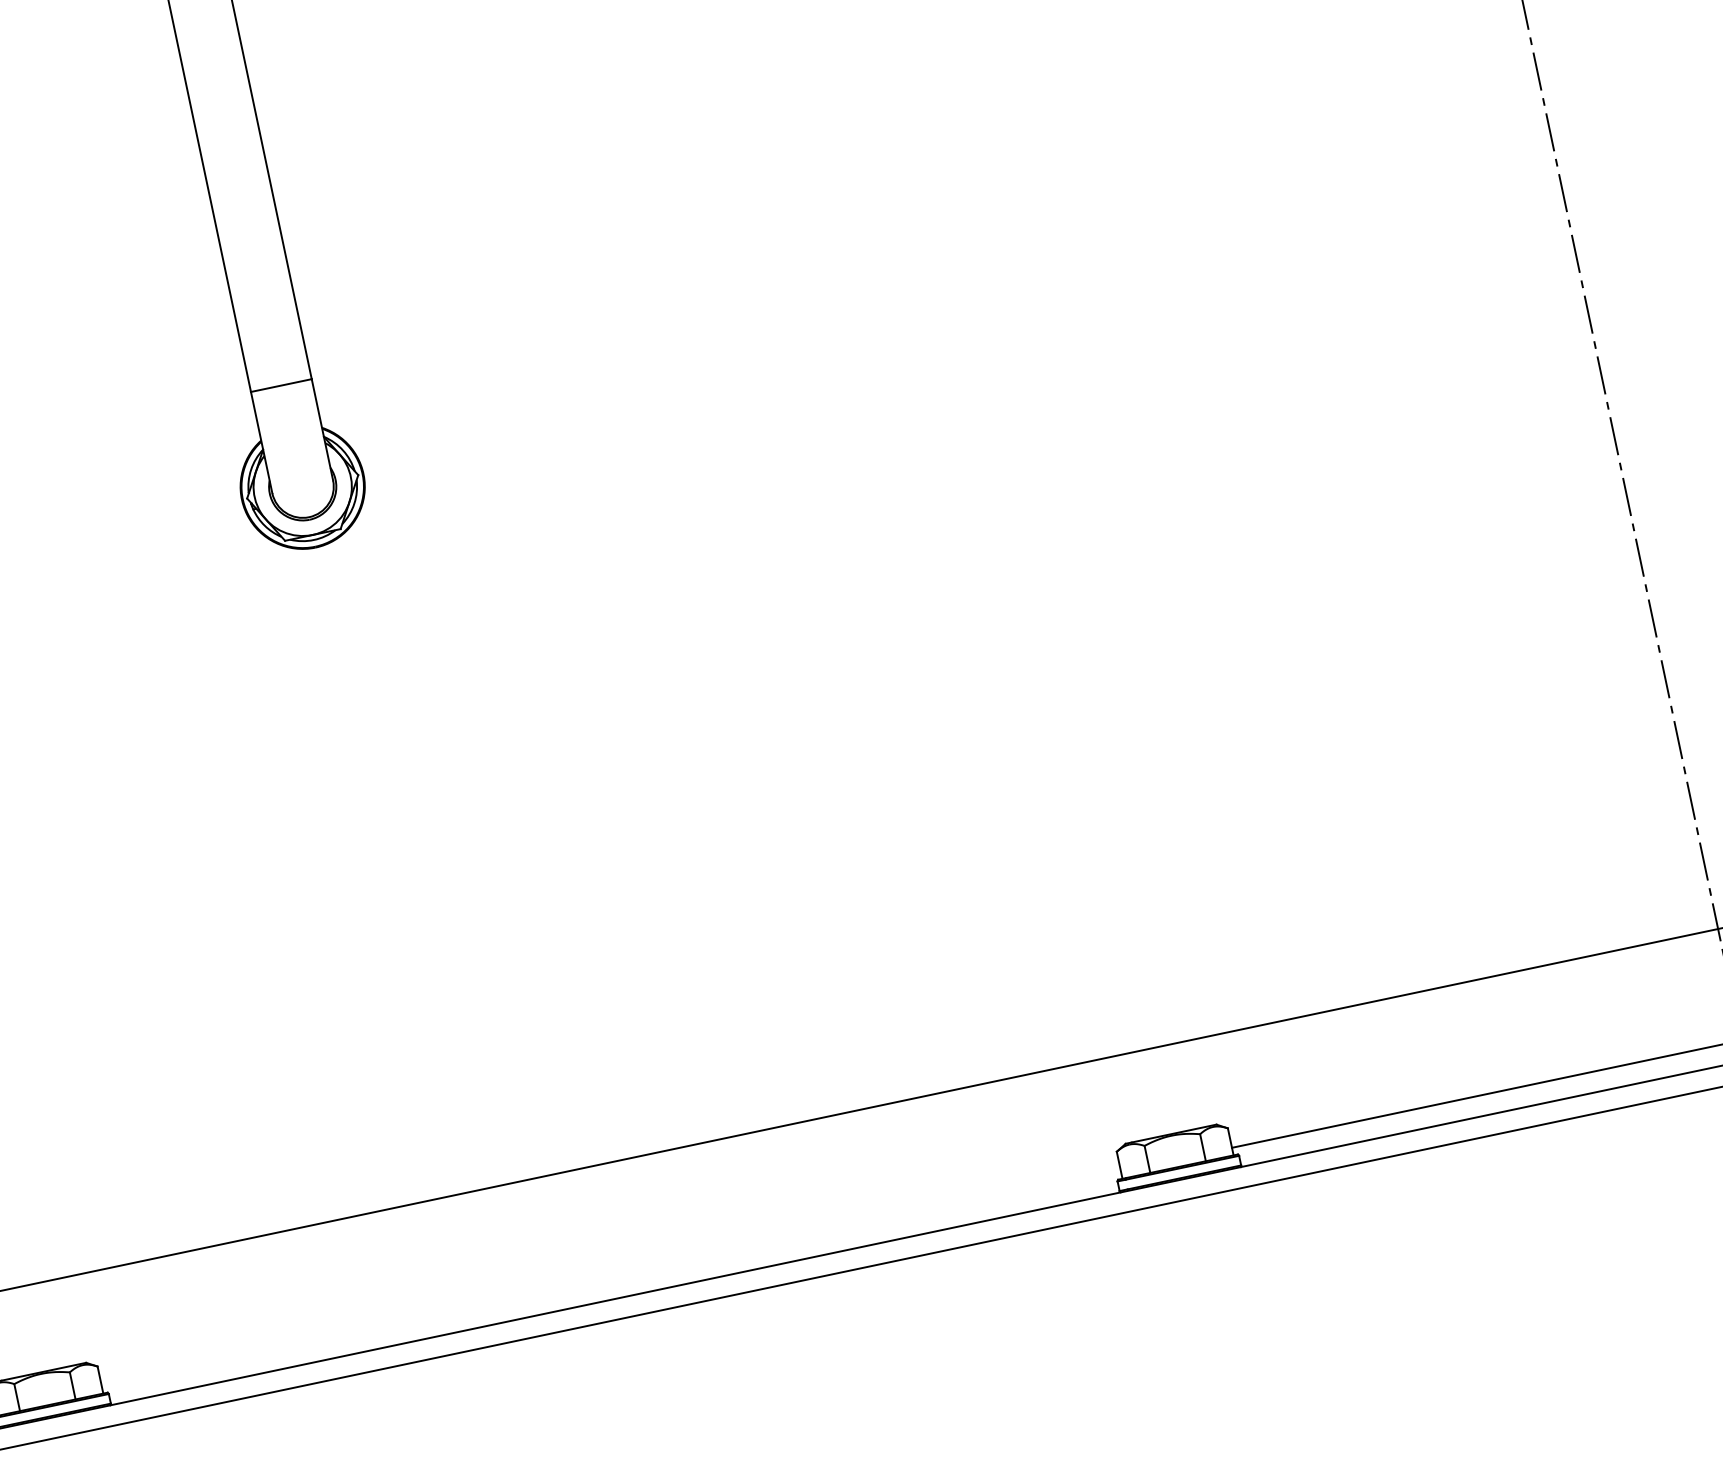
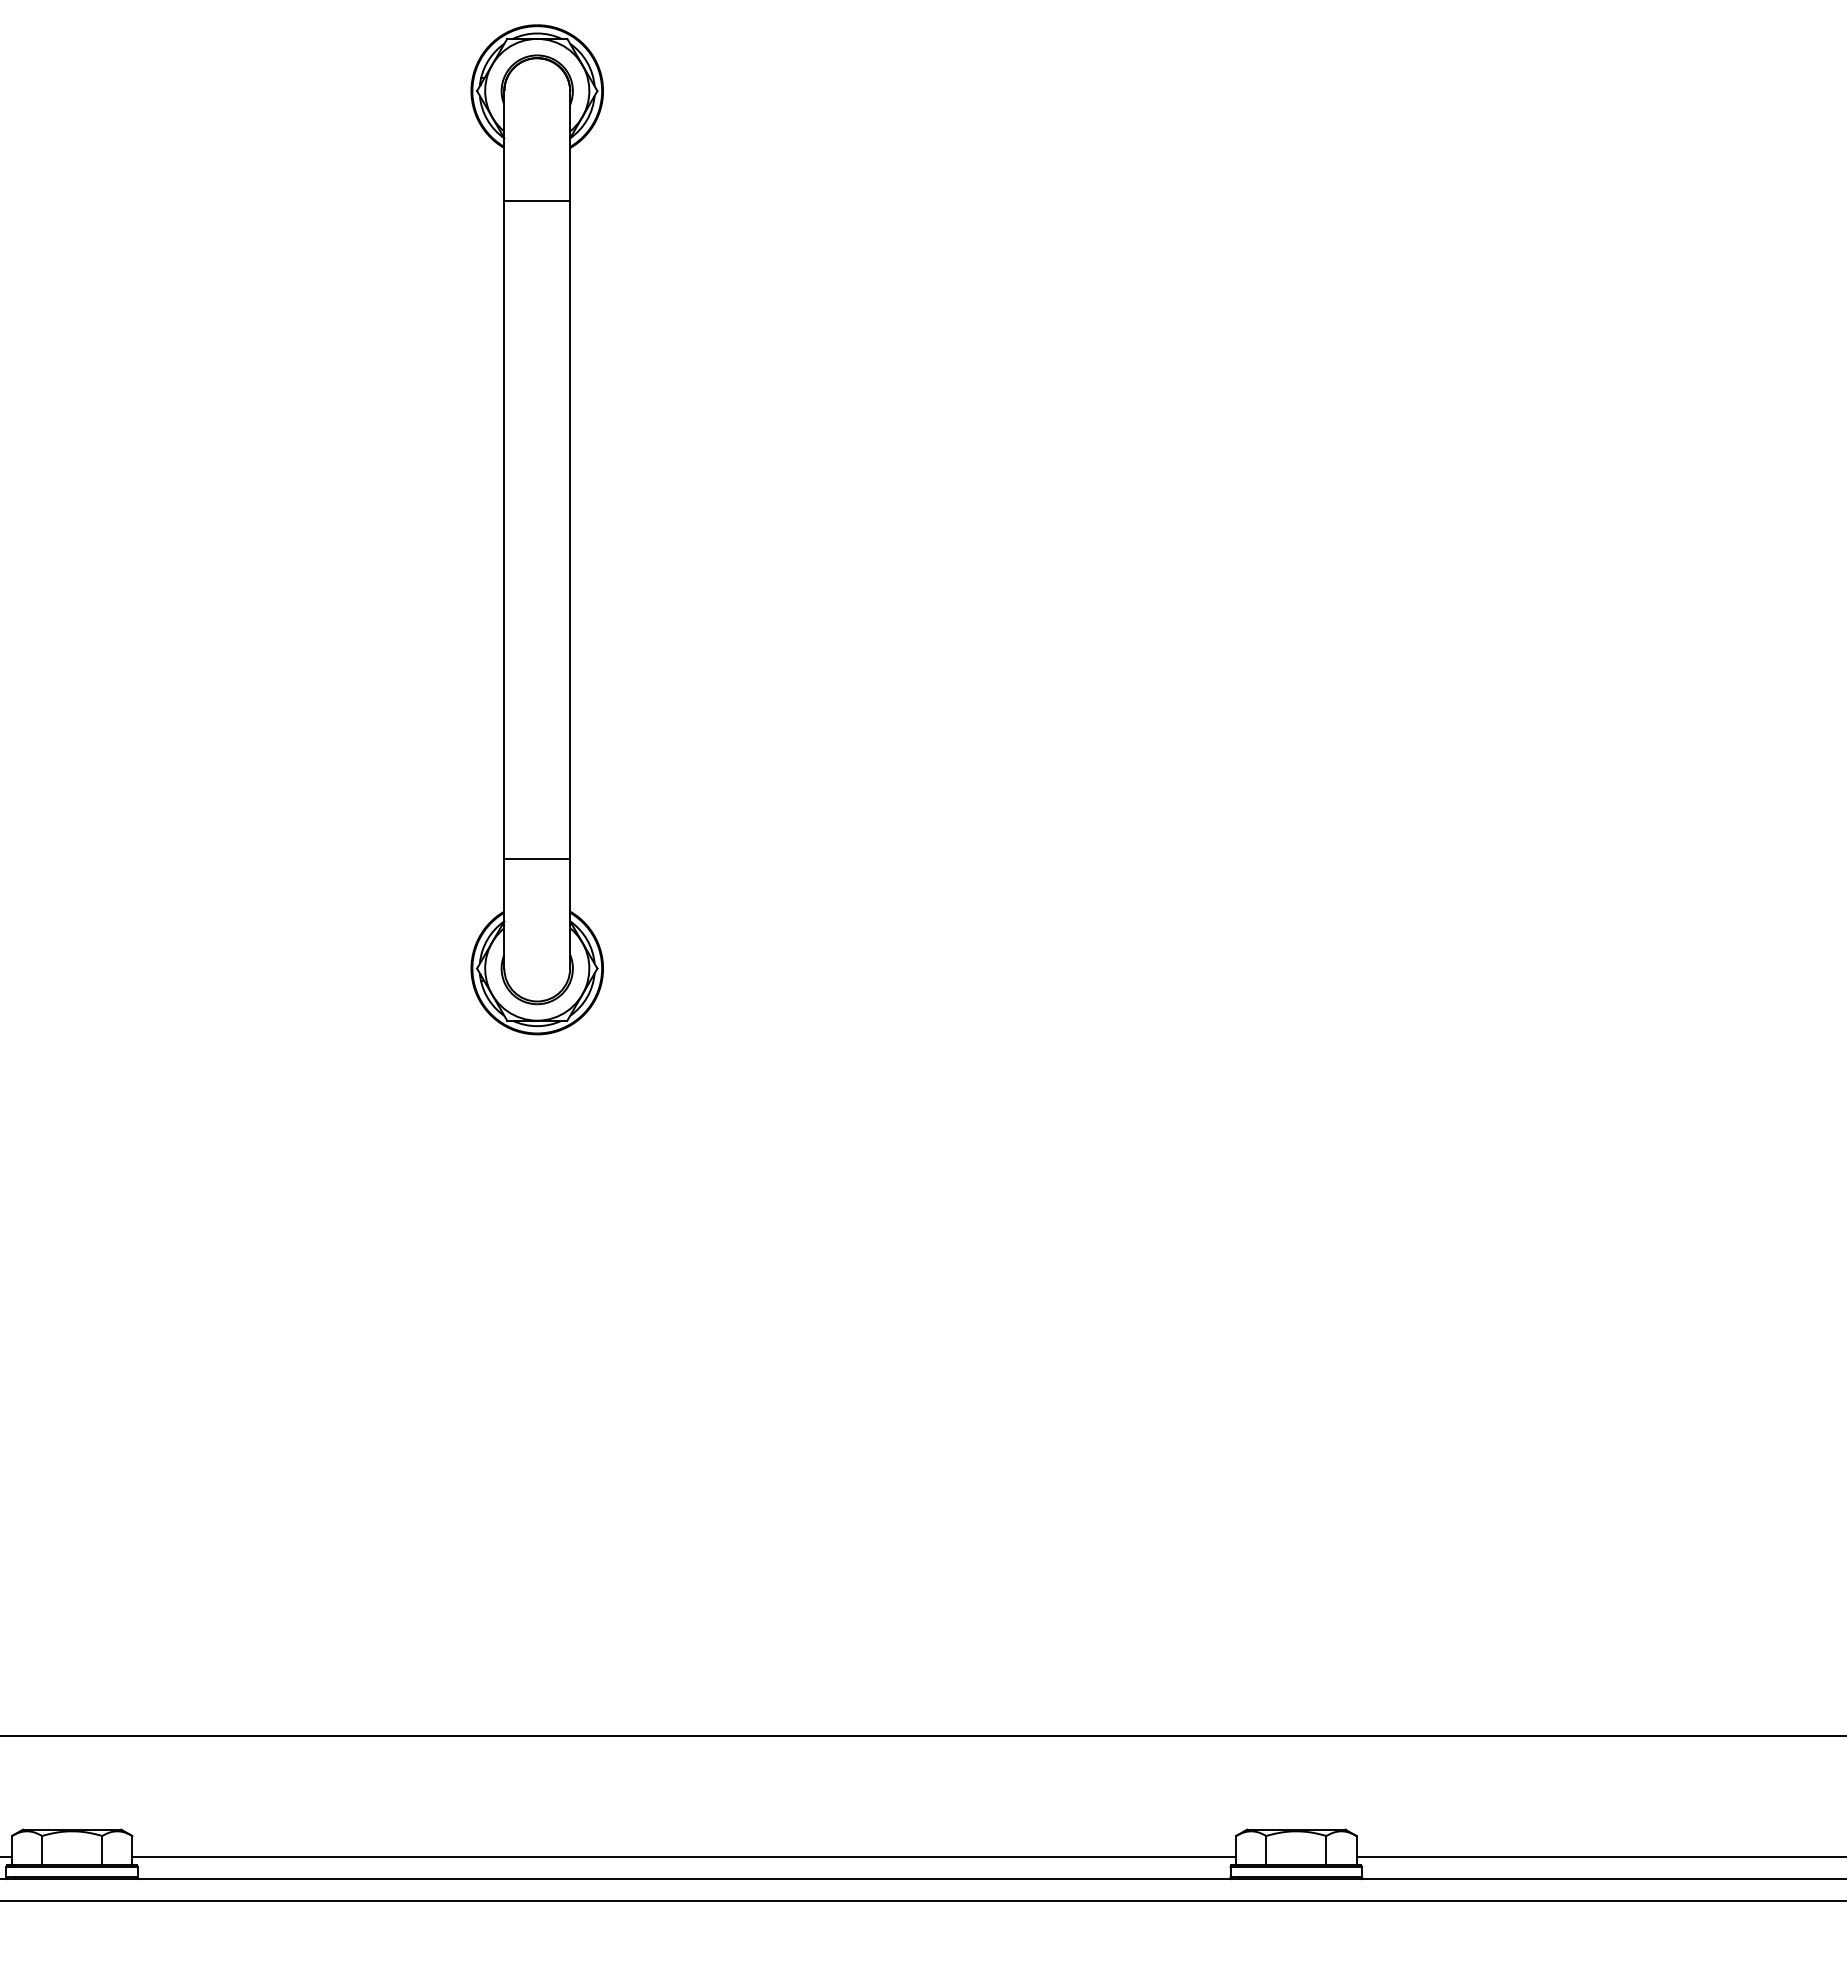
line: (611, 1278) -> (684, 1857), added

